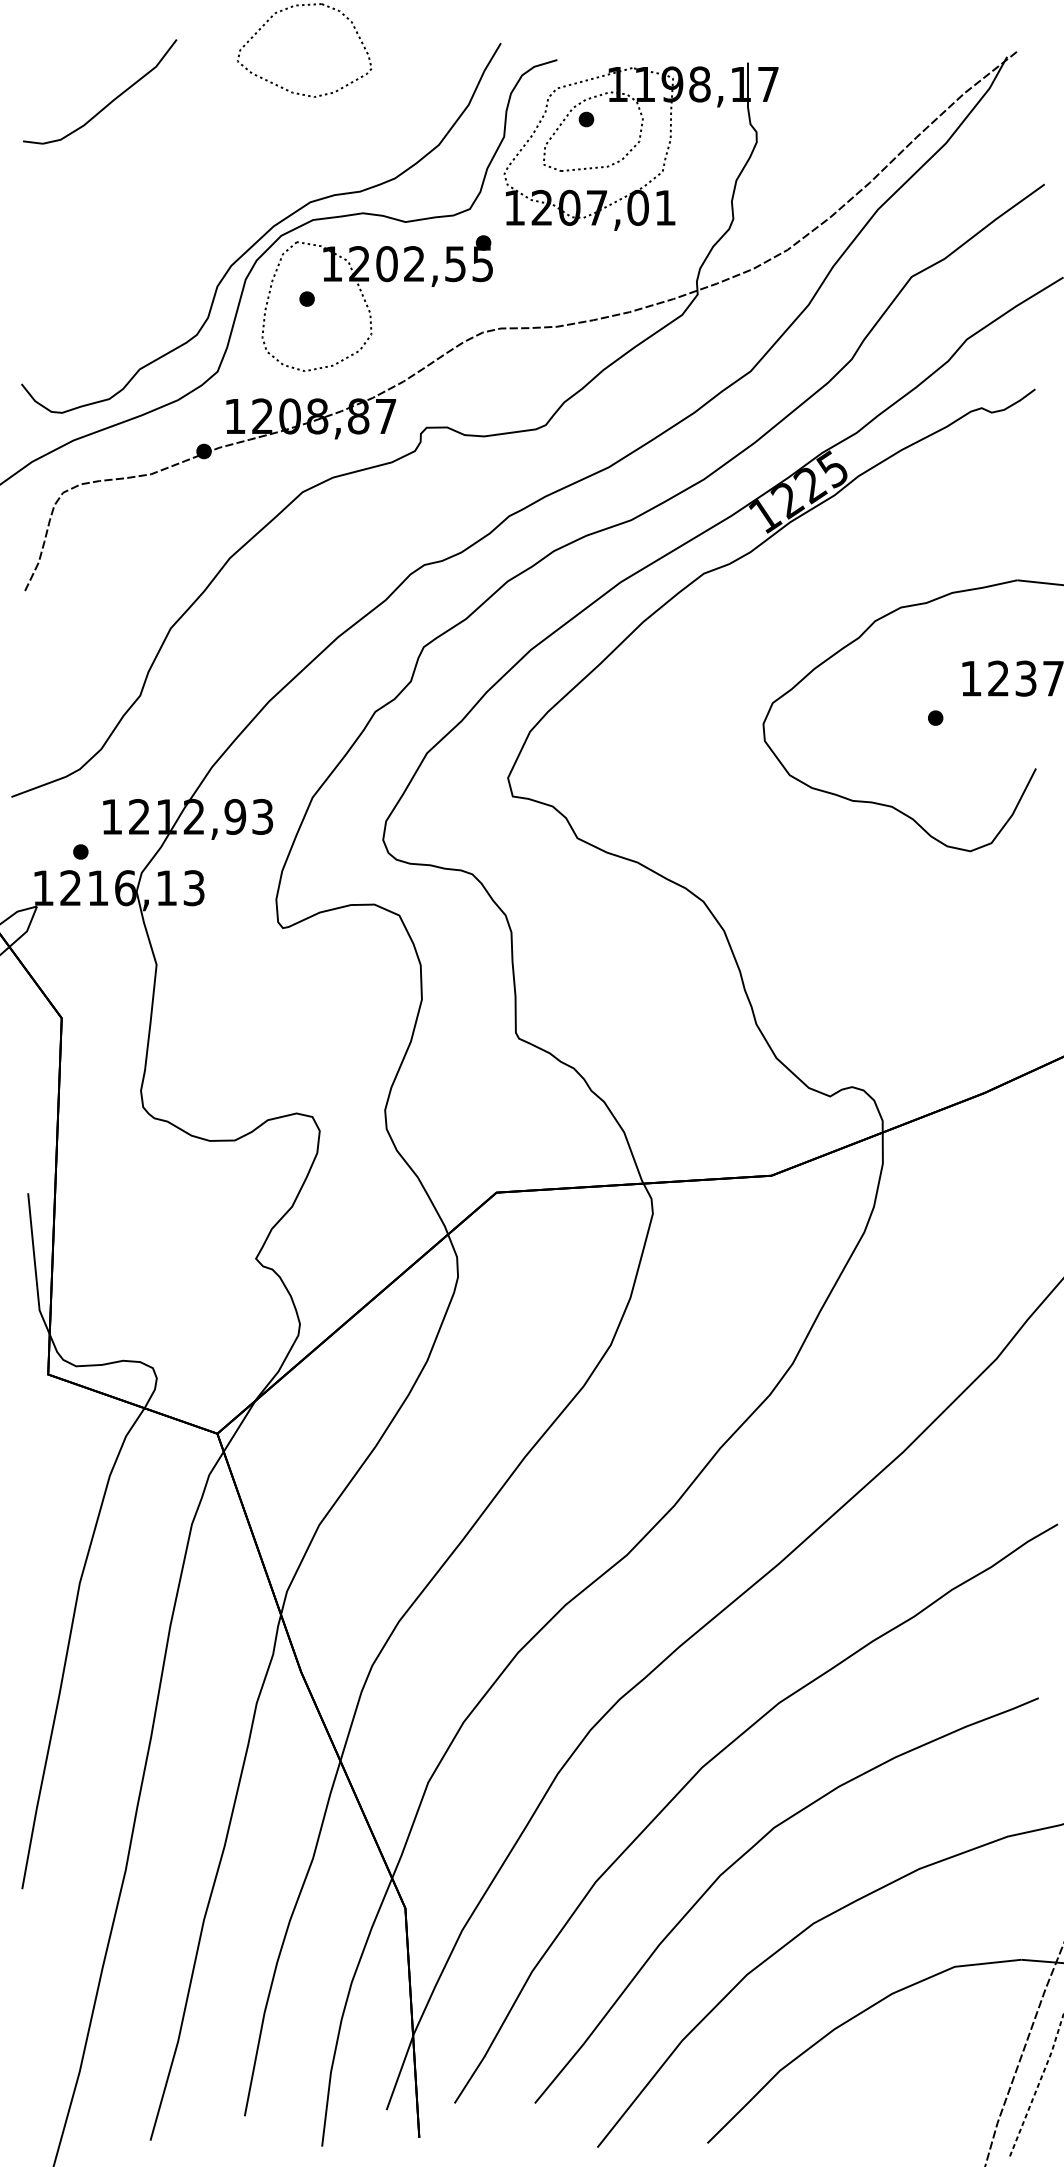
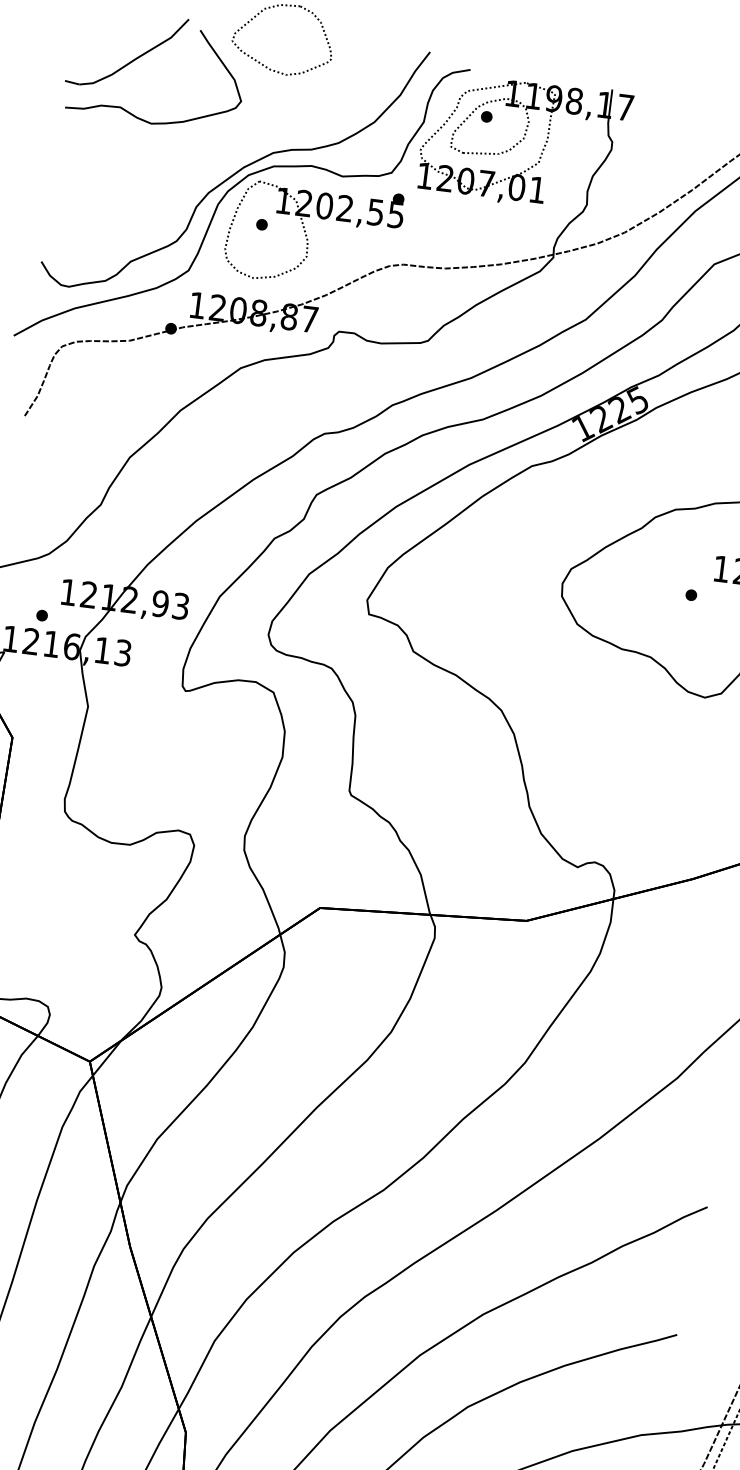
curve: (121, 175) -> (135, 115), added

